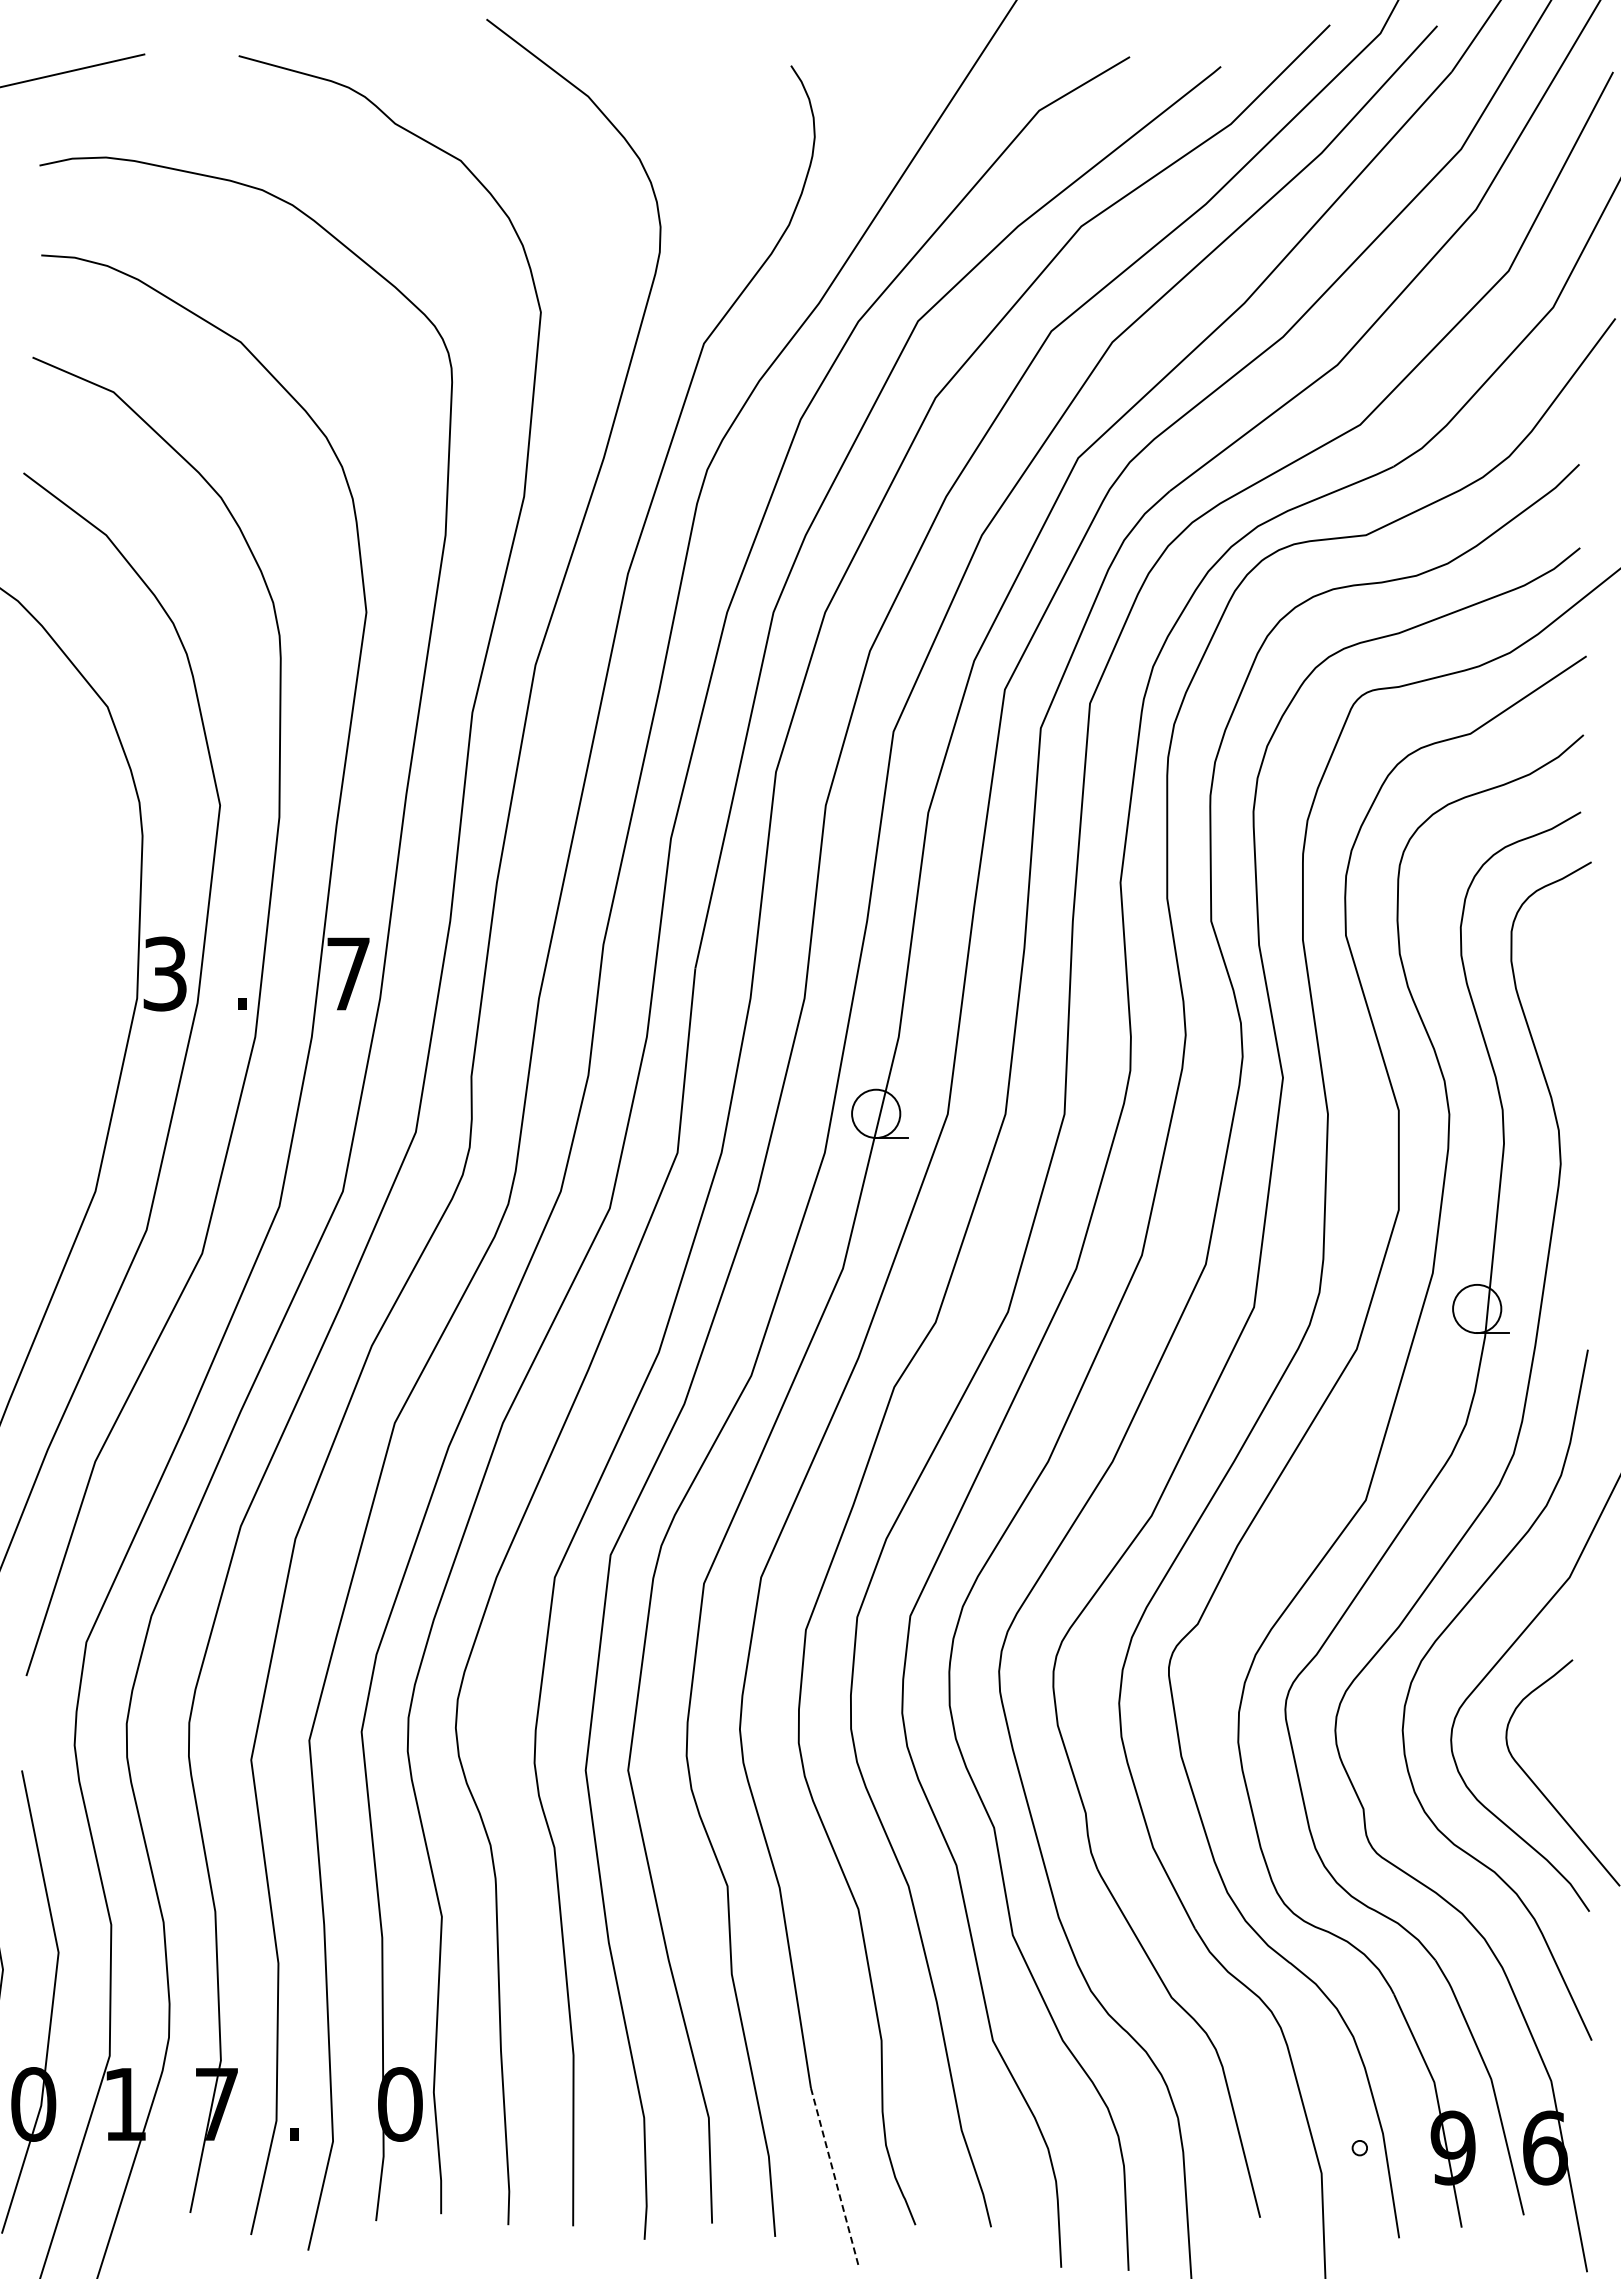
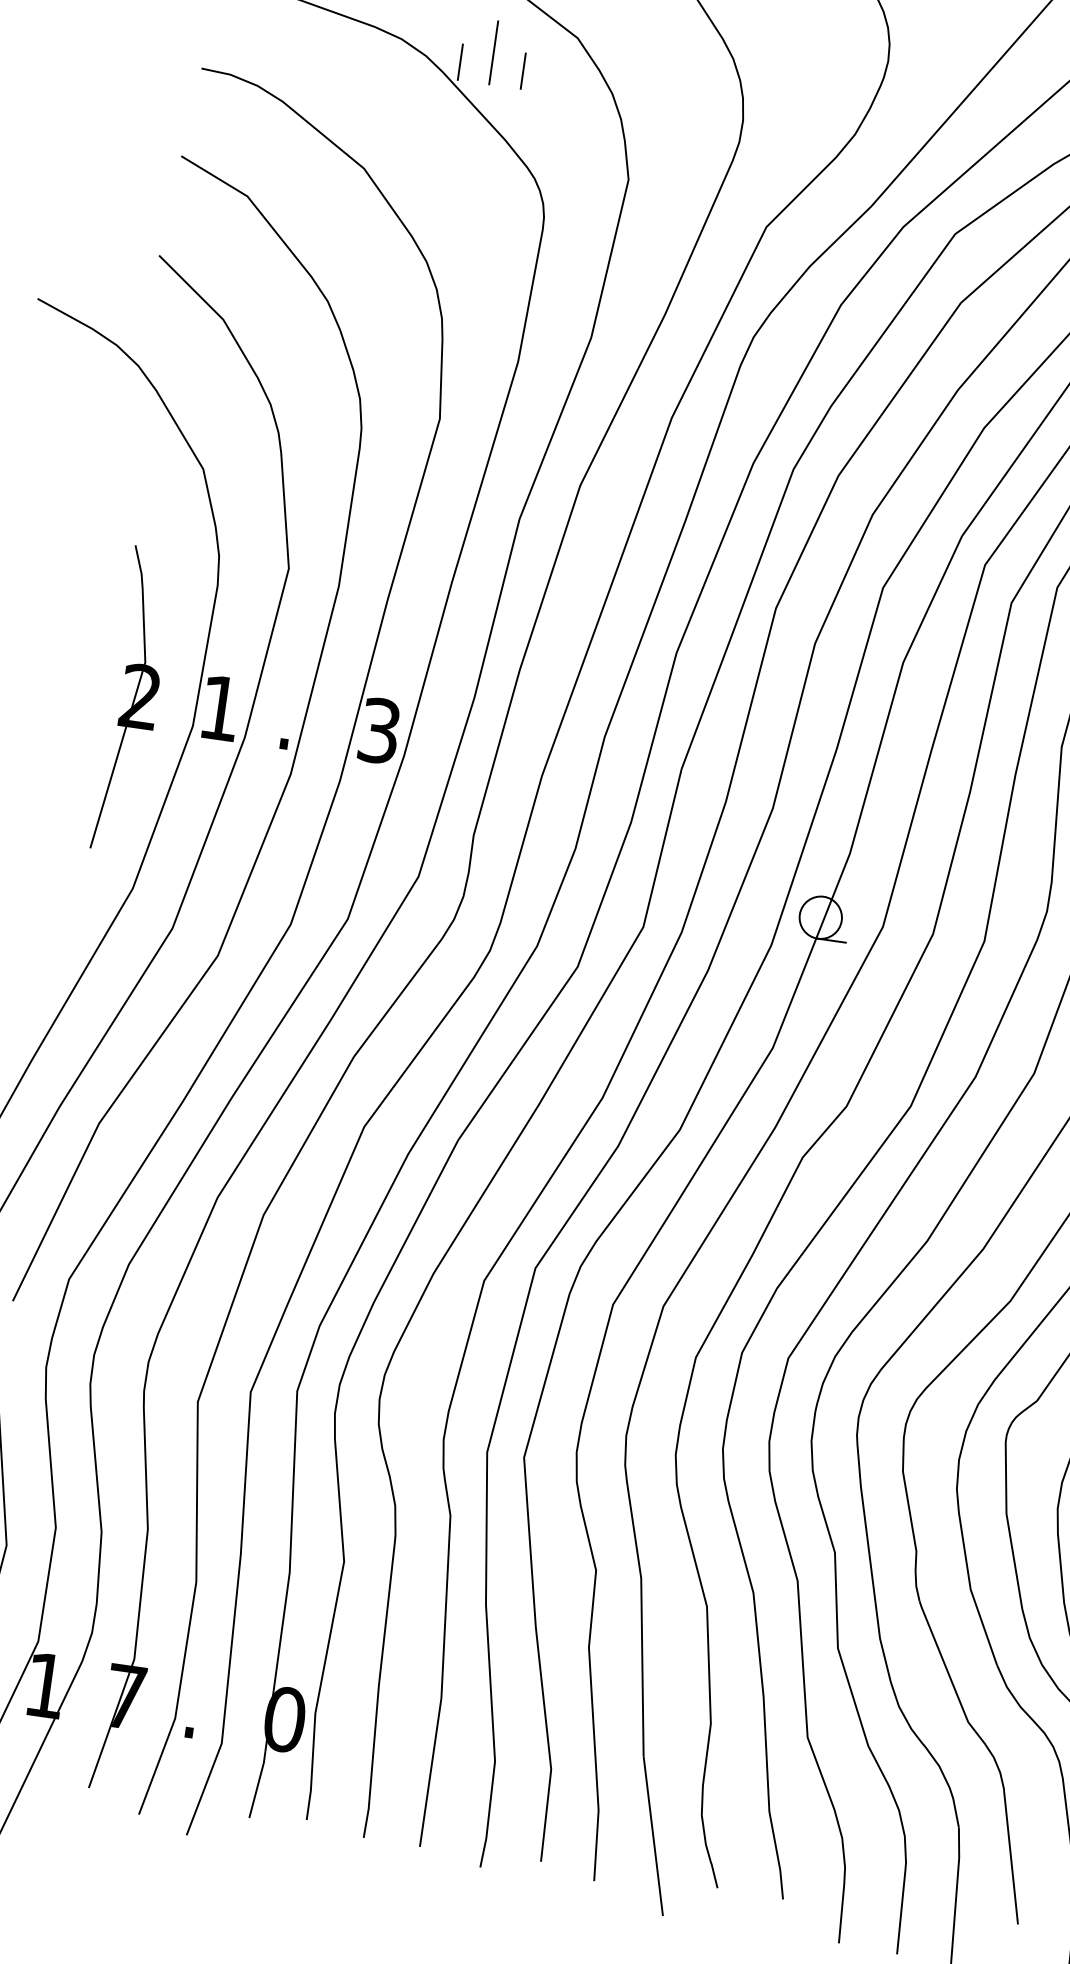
line: (368, 190) -> (493, 52), added
line: (332, 206) -> (460, 62), added
line: (404, 206) -> (523, 70), added
text: (164, 973) -> (219, 707), 3 -> 1
text: (348, 973) -> (379, 730), 7 -> 3
part: (66, 977) -> (134, 699), added
line: (834, 2176) -> (653, 1835), dashed -> solid

